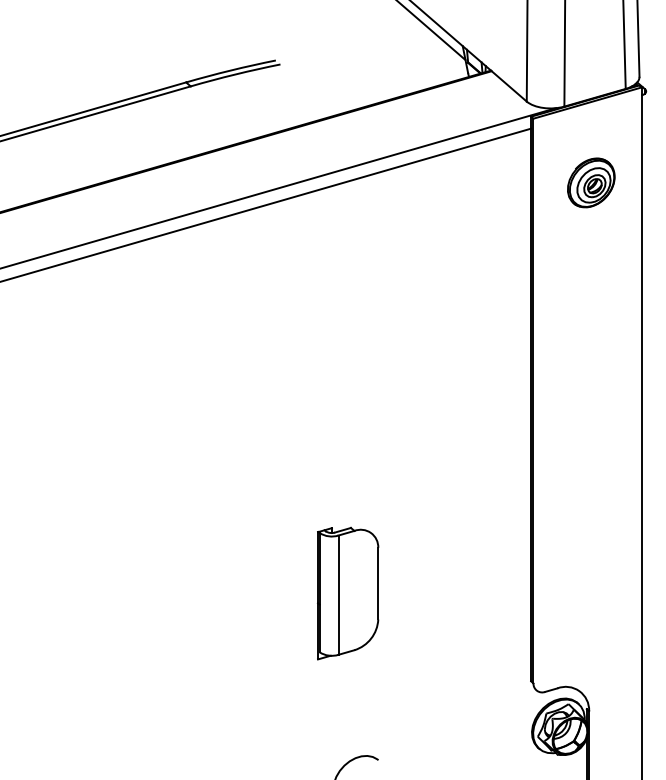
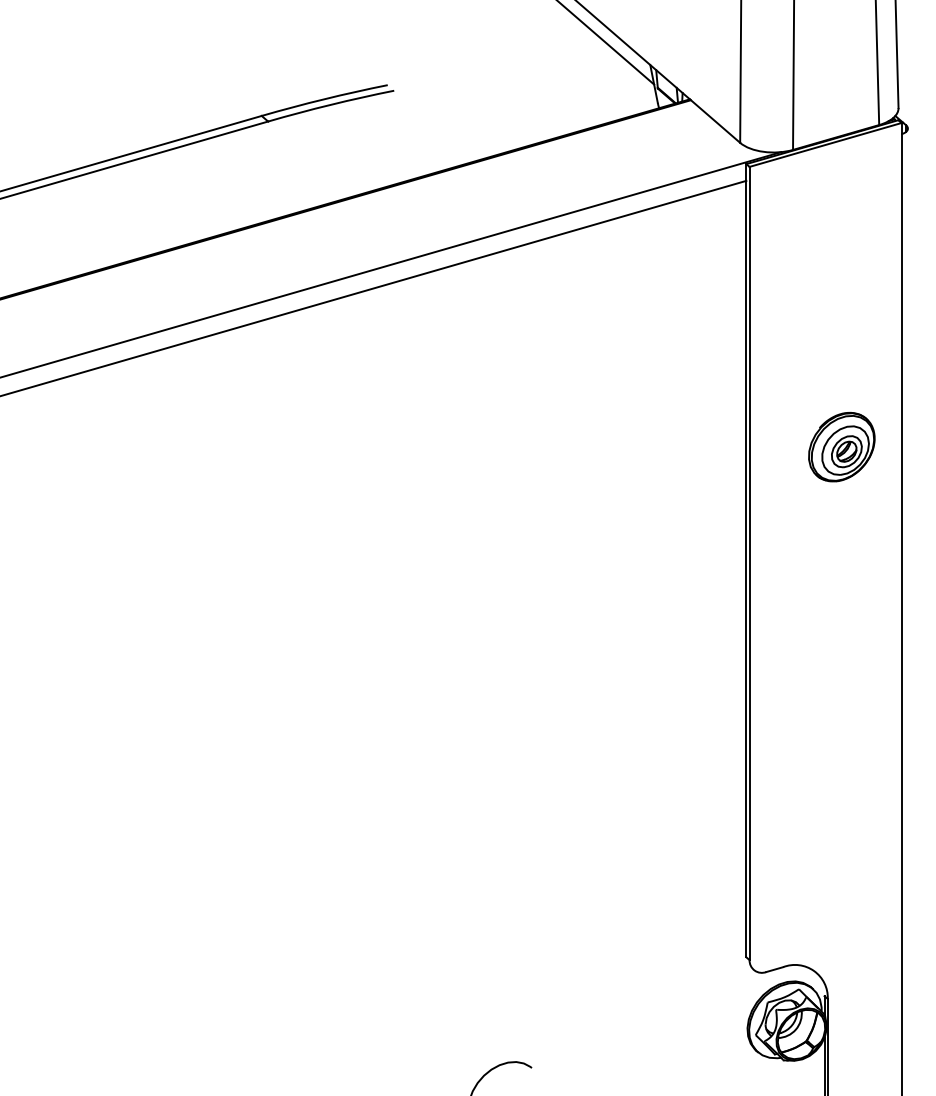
part: (591, 182) -> (841, 446), moved
part: (347, 593) -> (488, 833), removed

